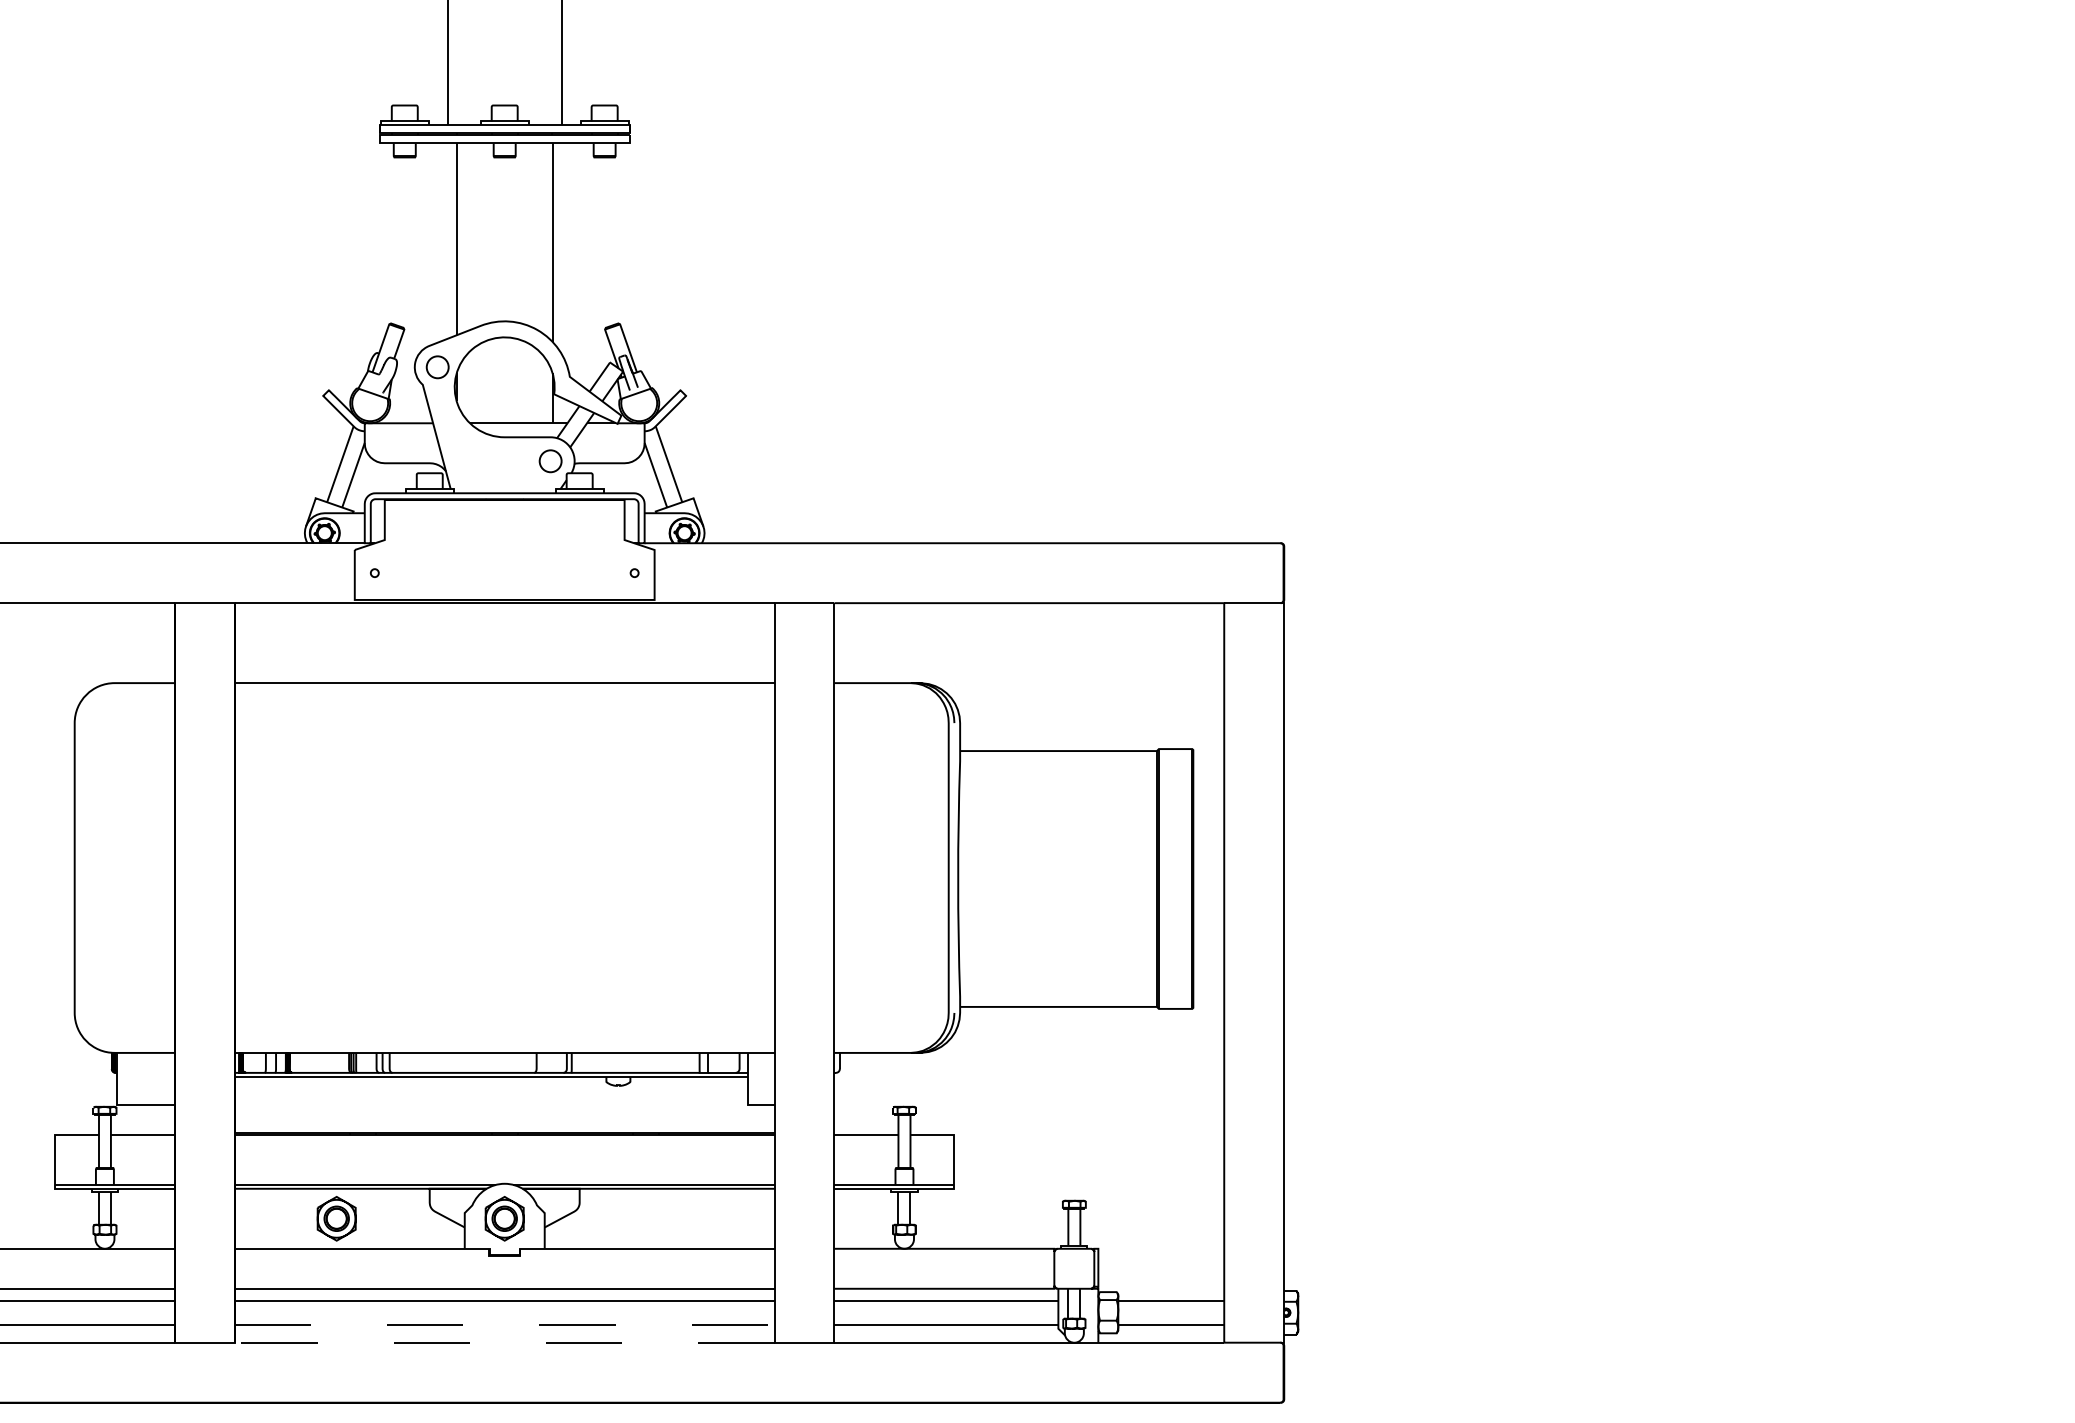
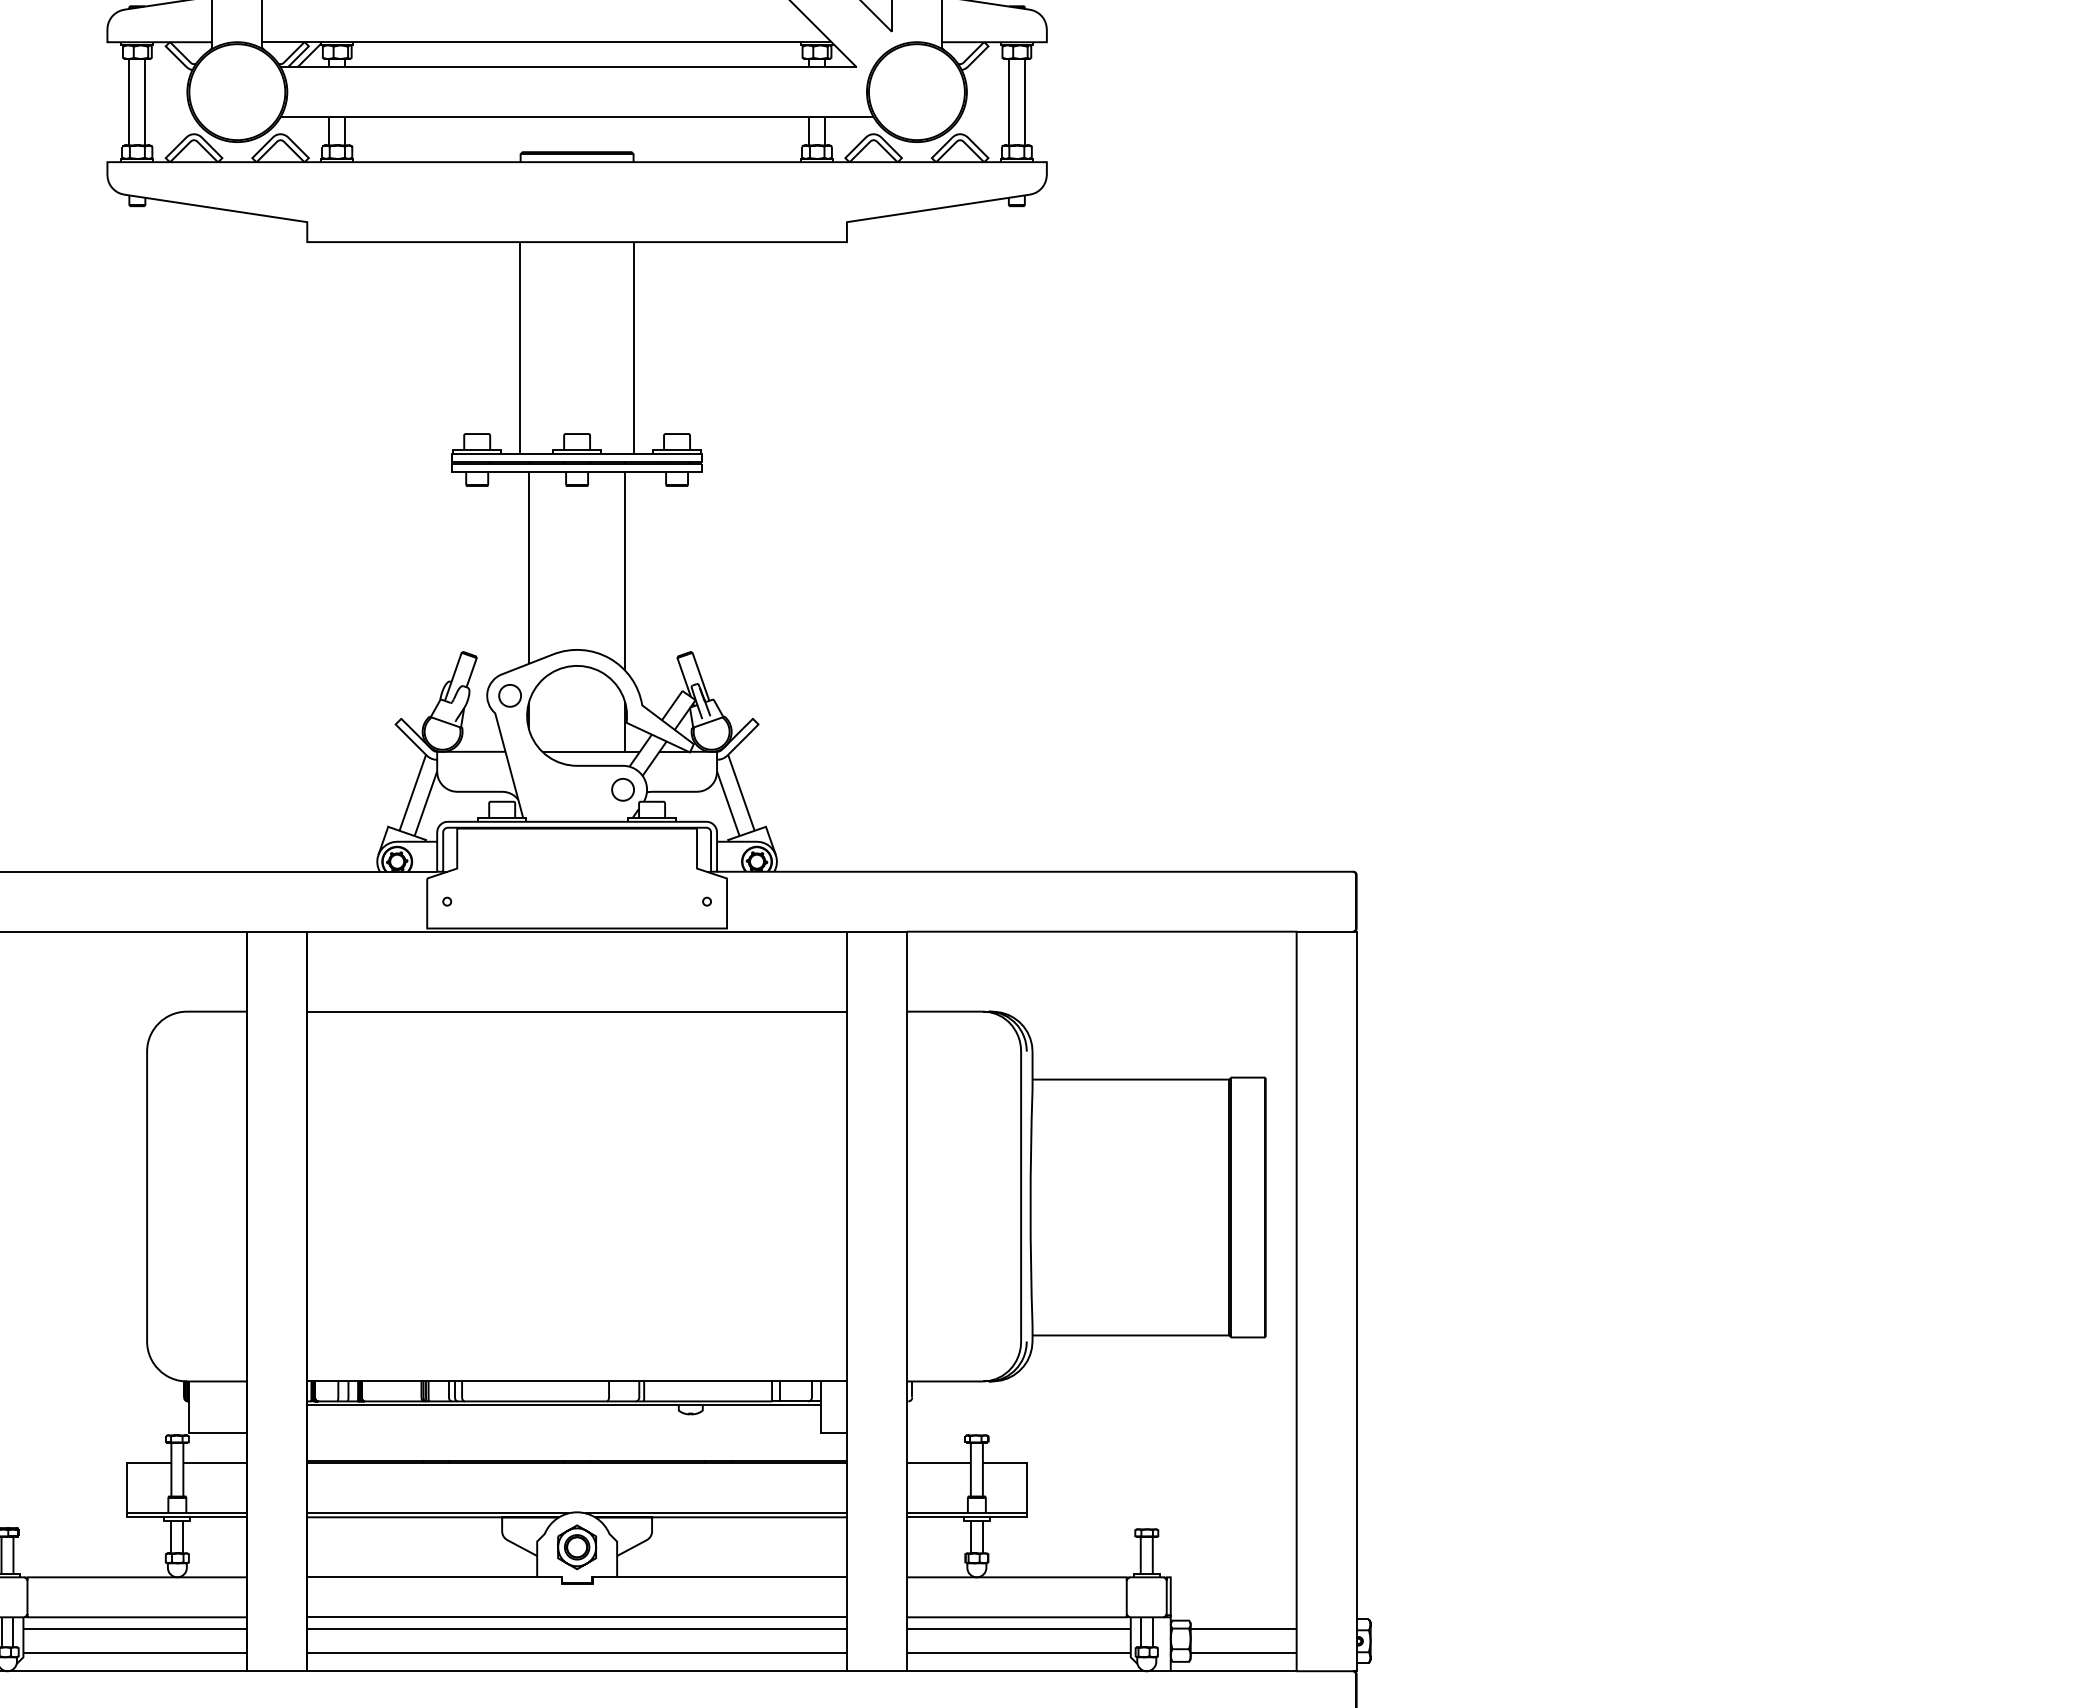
part: (337, 1218) -> (409, 1547), removed
line: (505, 1324) -> (577, 1653), dashed -> solid
line: (505, 1342) -> (577, 1671), dashed -> solid

